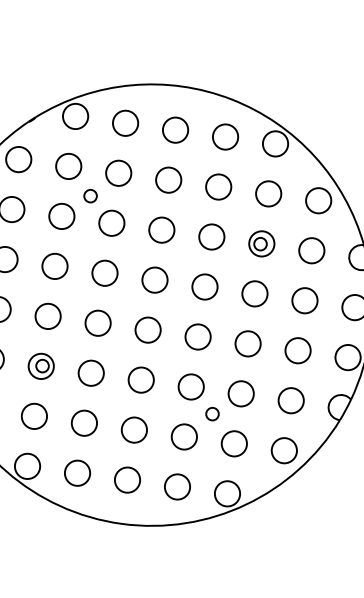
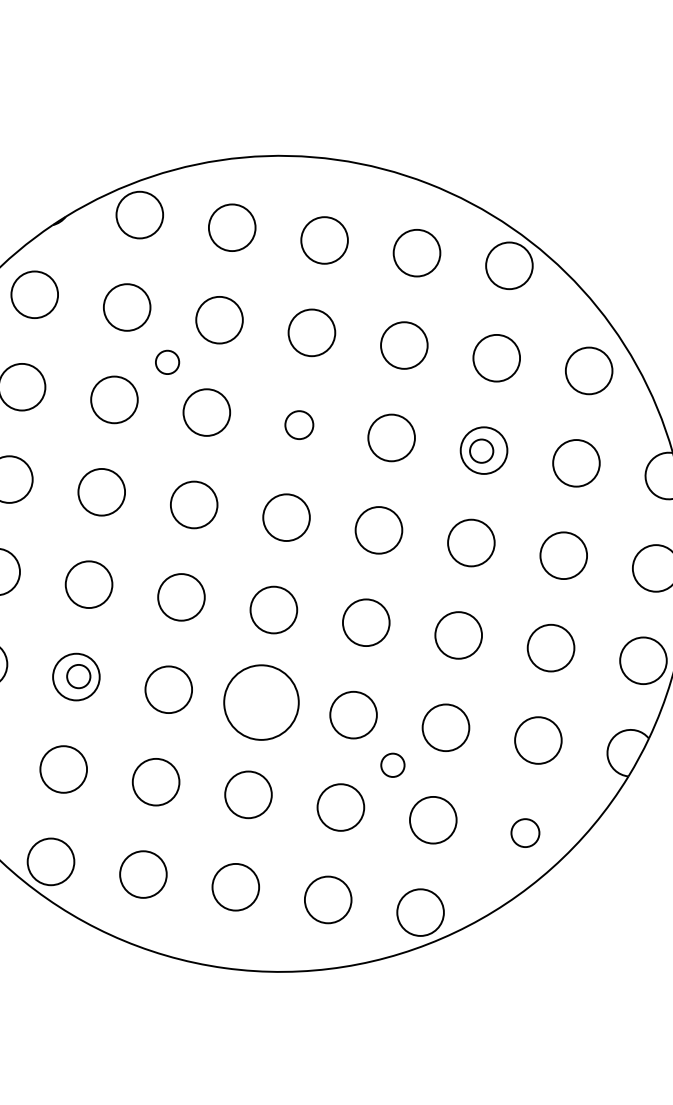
part: (161, 229) -> (298, 424), size x0.6
part: (140, 379) -> (259, 701), size x1.6
part: (283, 450) -> (524, 832), size x0.6

